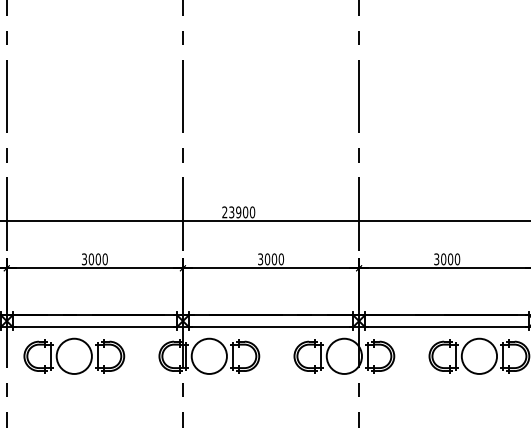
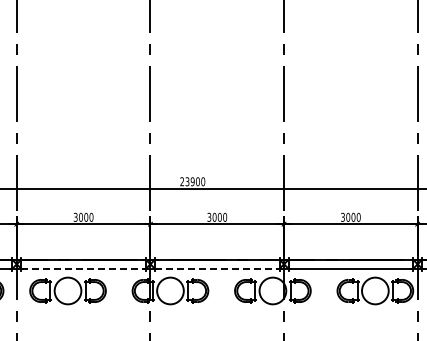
line: (96, 326) -> (84, 268), solid -> dashed
line: (271, 326) -> (217, 268), solid -> dashed

